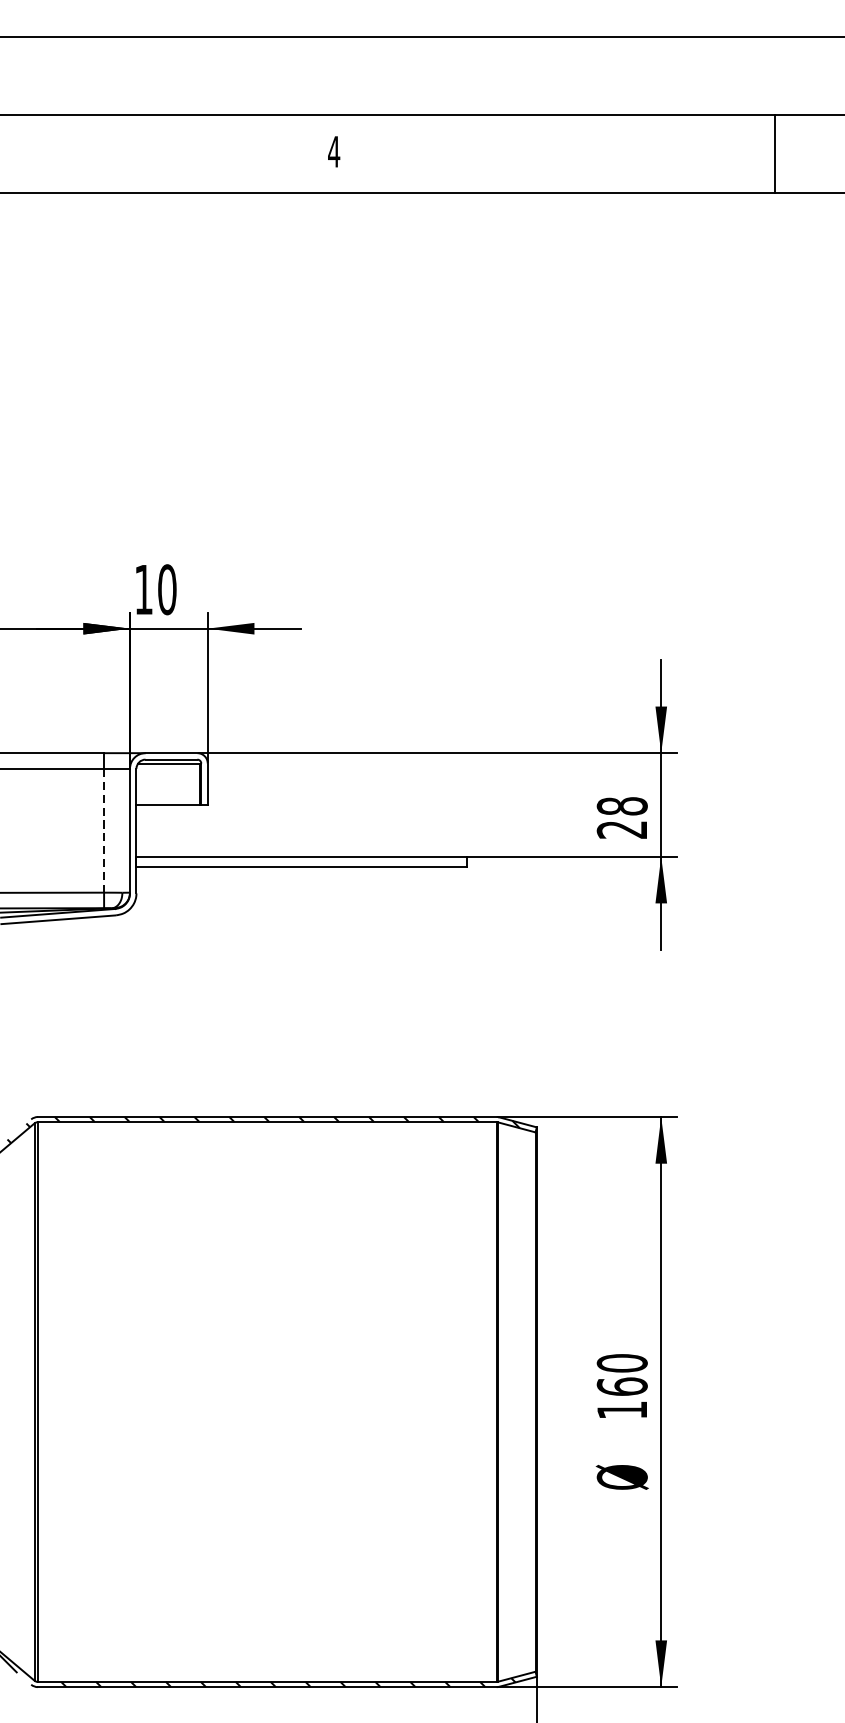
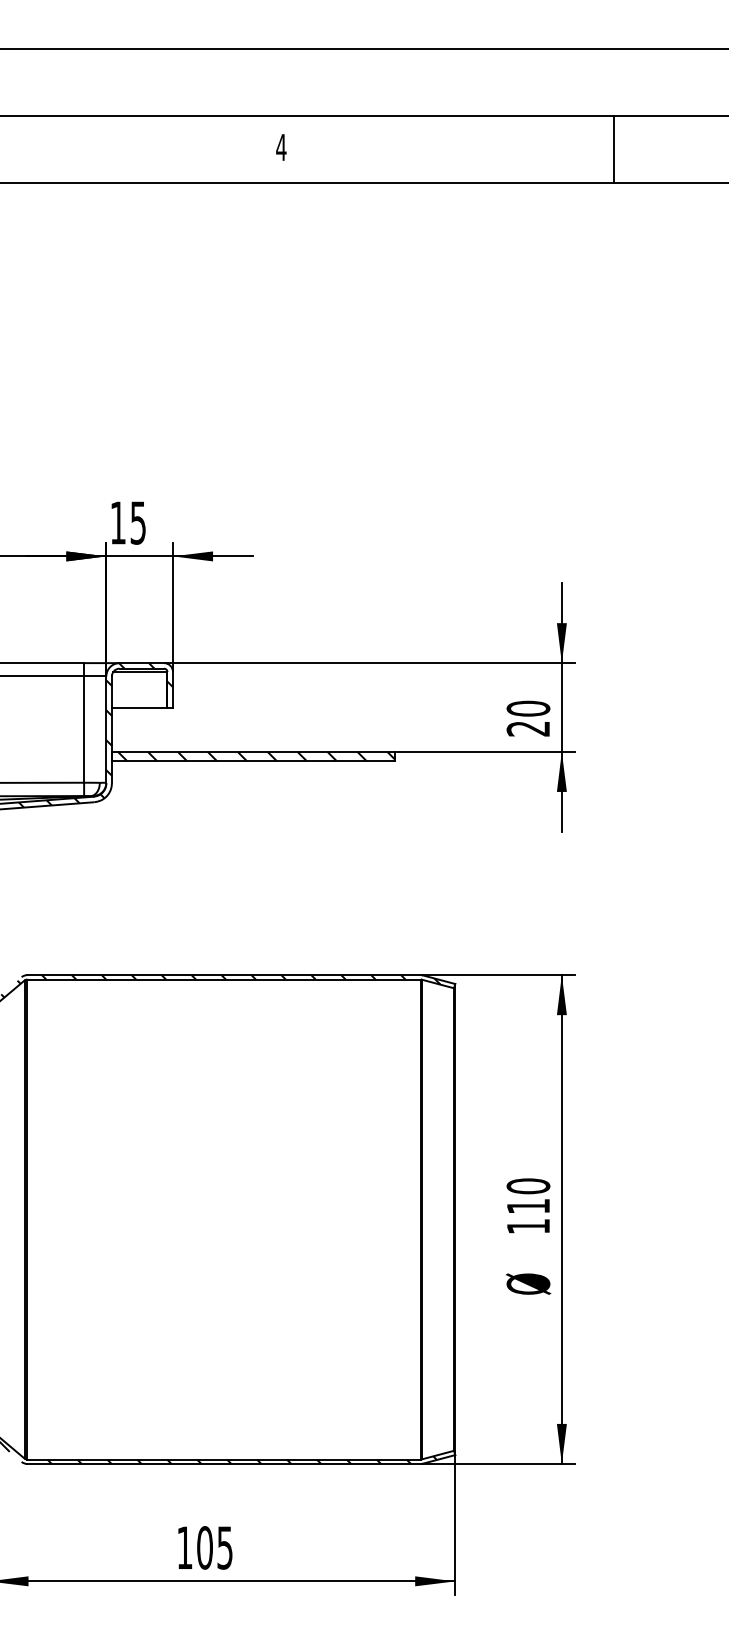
line: (775, 153) -> (614, 148), moved
text: (167, 589) -> (138, 522), 10 -> 15
text: (622, 806) -> (528, 708), 28 -> 20
line: (104, 830) -> (84, 729), dashed -> solid
hatch: (117, 837) -> (95, 735), added
hatch: (305, 862) -> (256, 756), added
text: (622, 1386) -> (528, 1206), 160 -> 110

